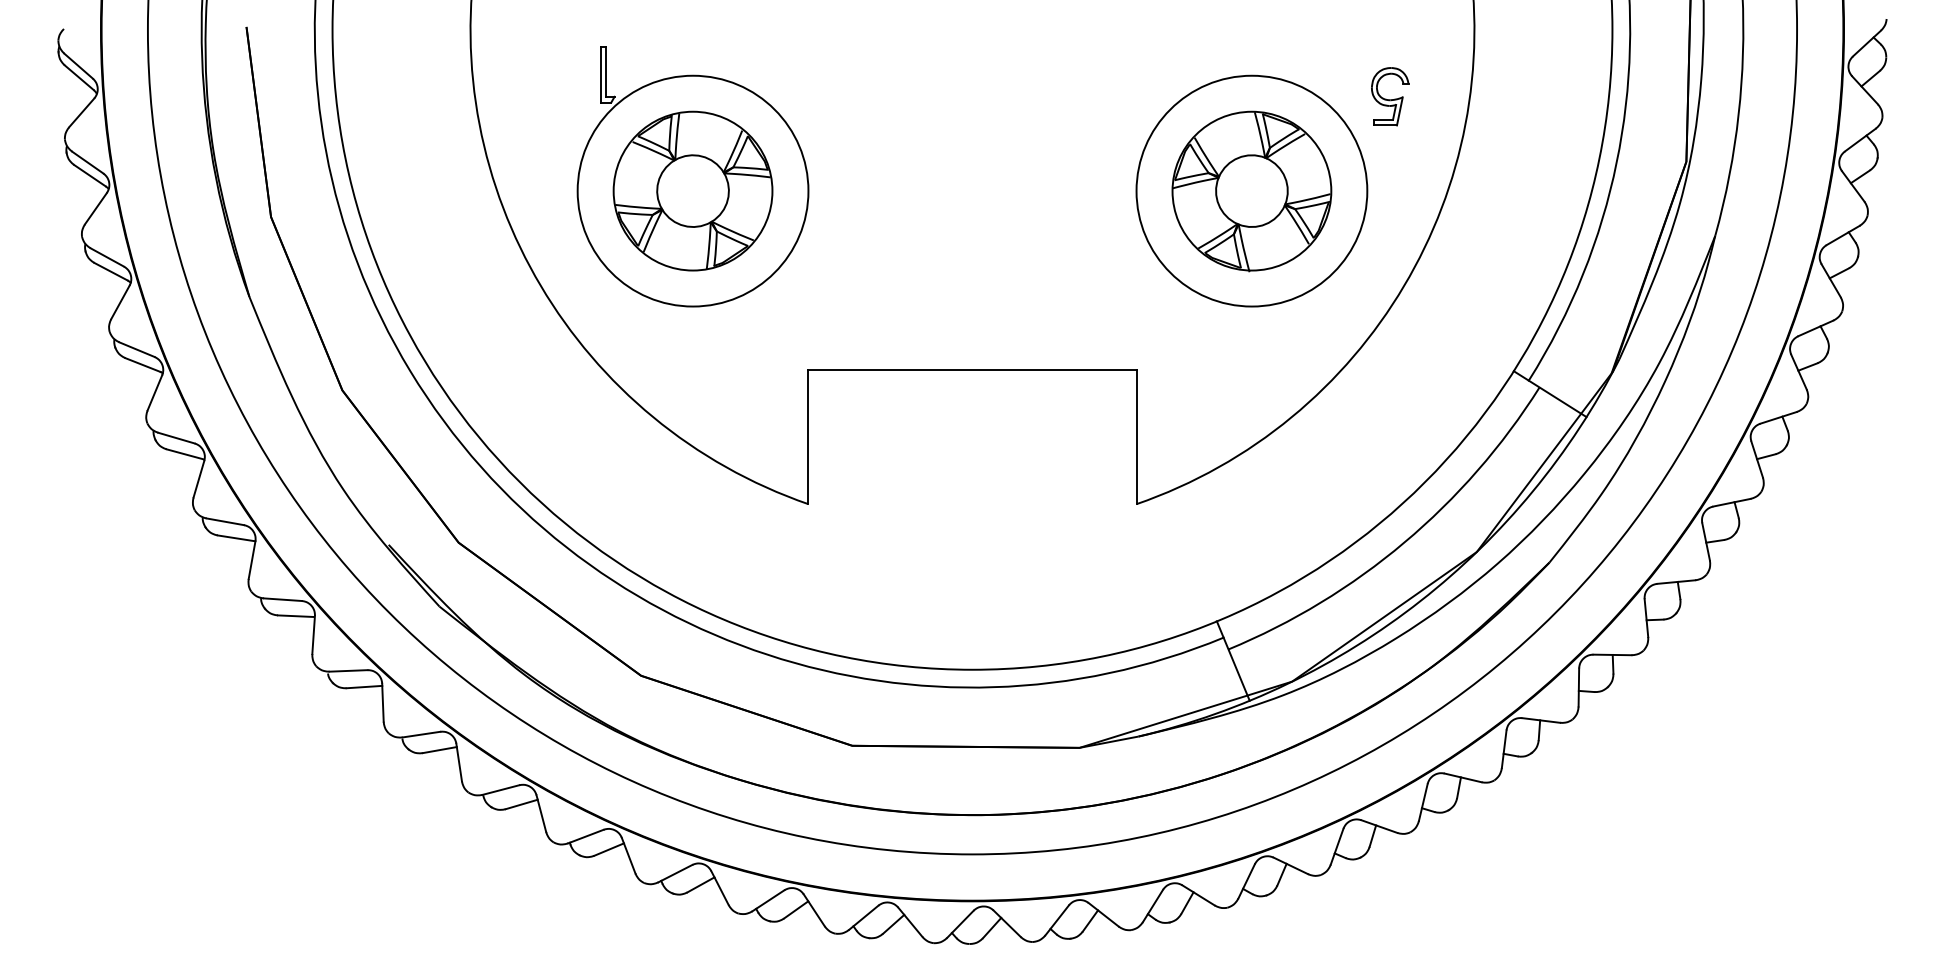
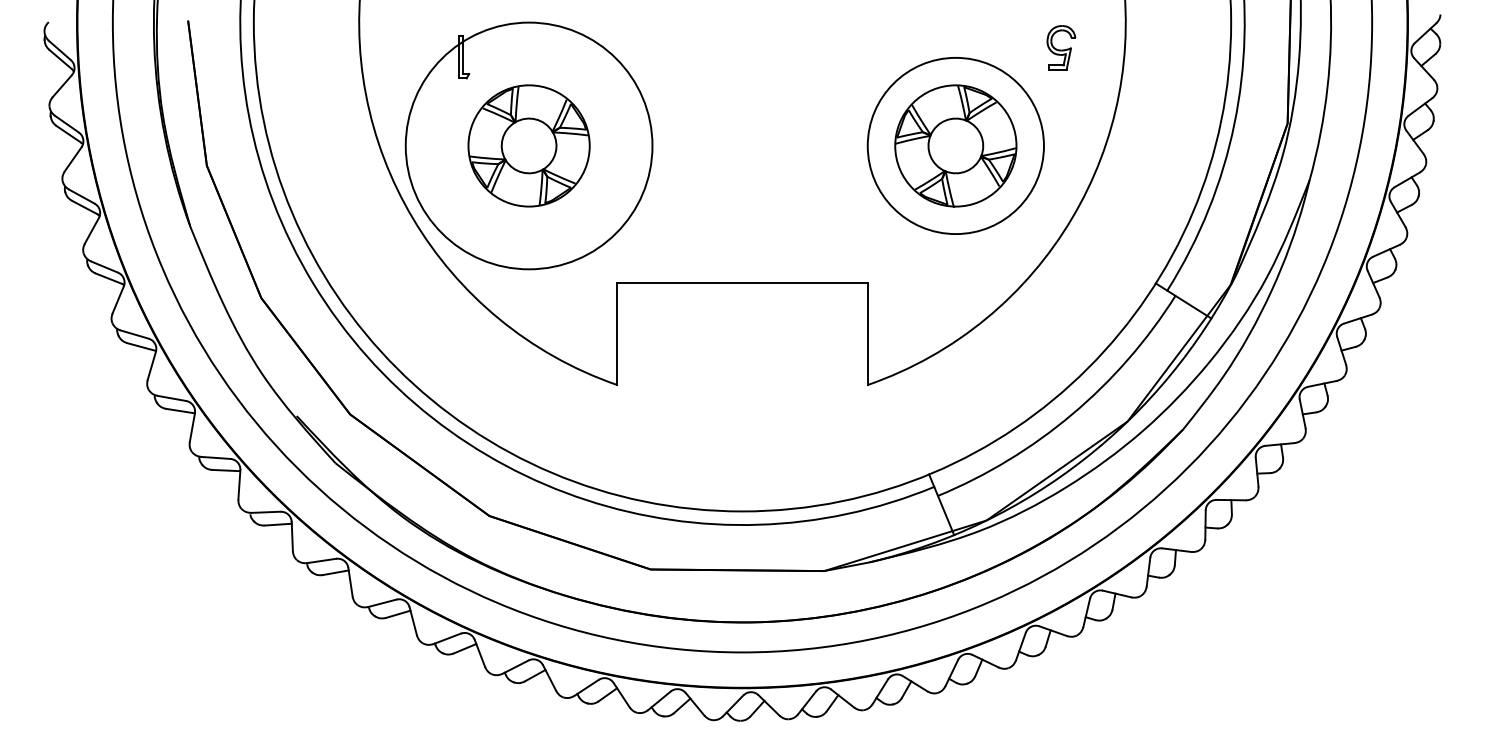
part: (1390, 96) -> (1061, 47), moved
circle: (692, 190) -> (528, 145), size x1.4

